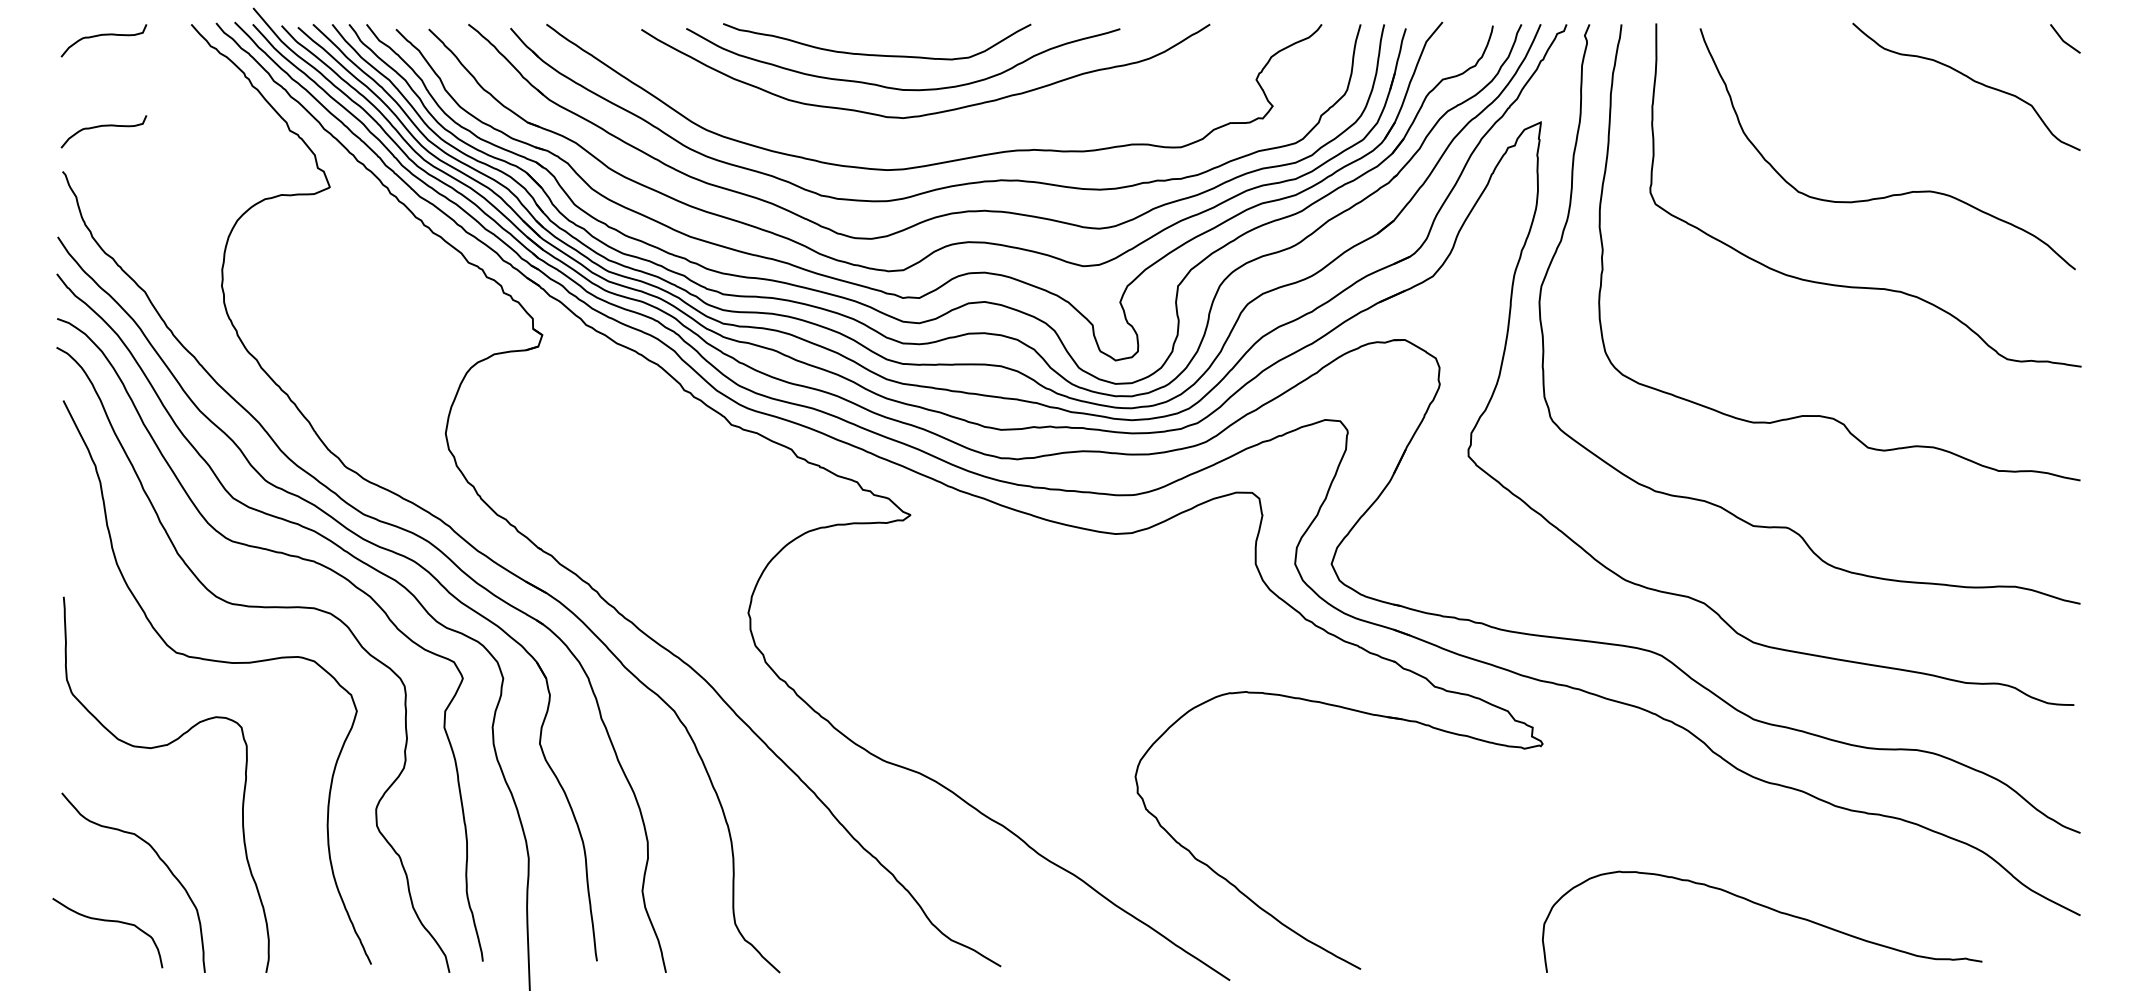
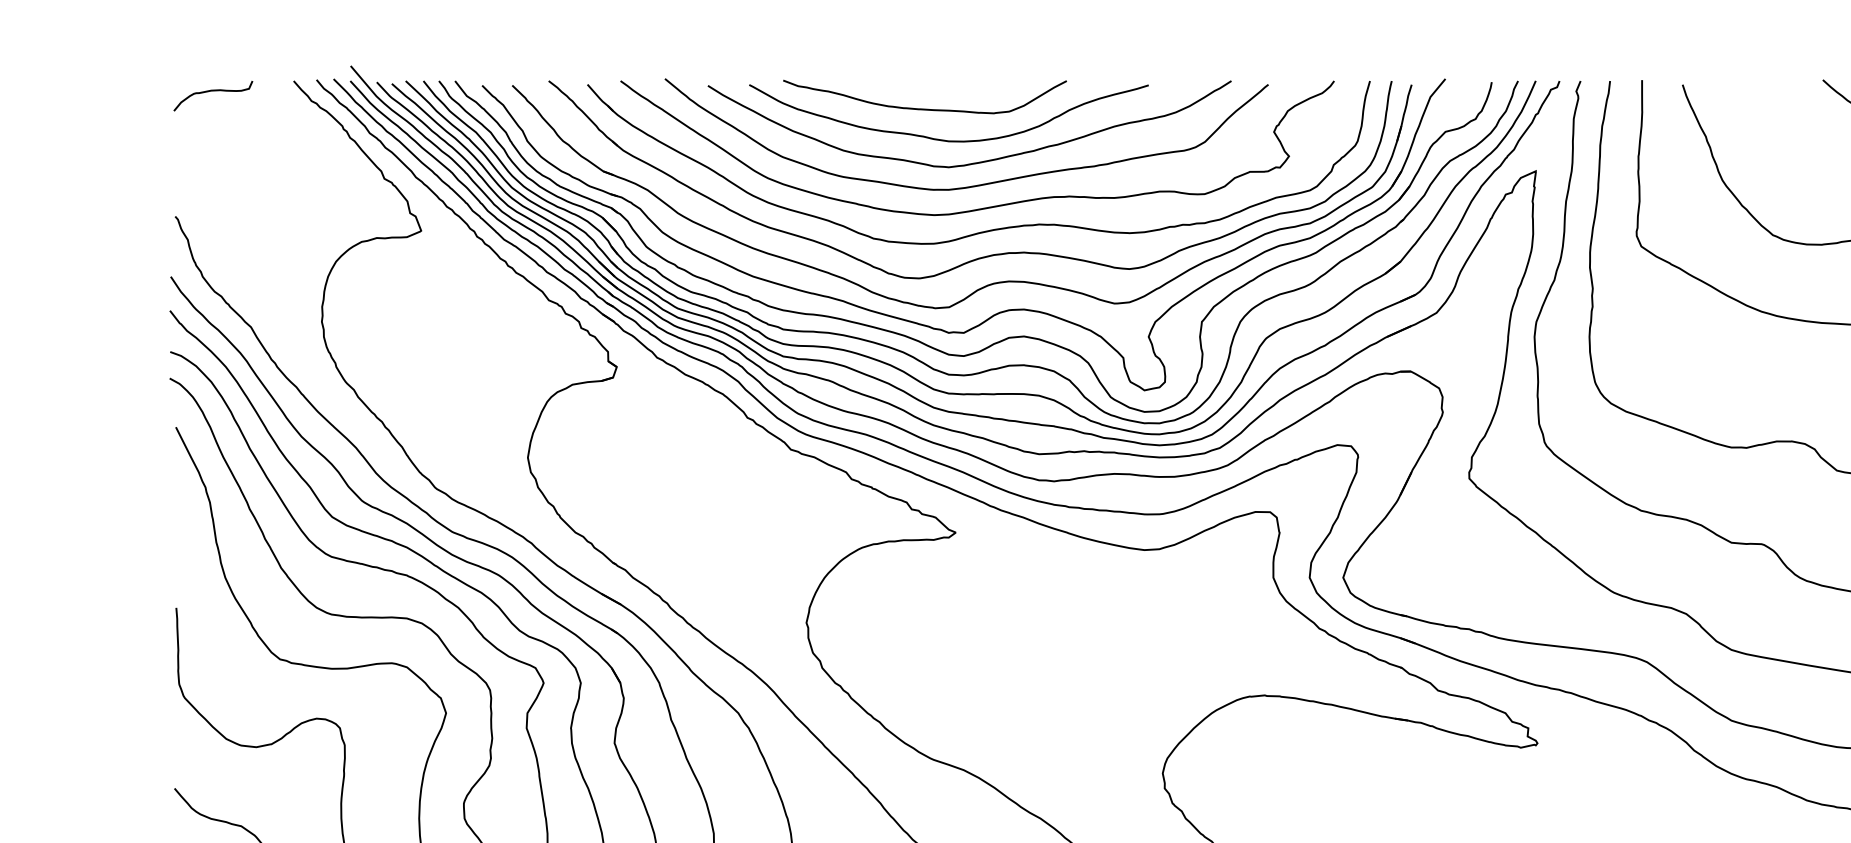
curve: (103, 126) -> (212, 174), removed
curve: (931, 137) -> (974, 185), added

